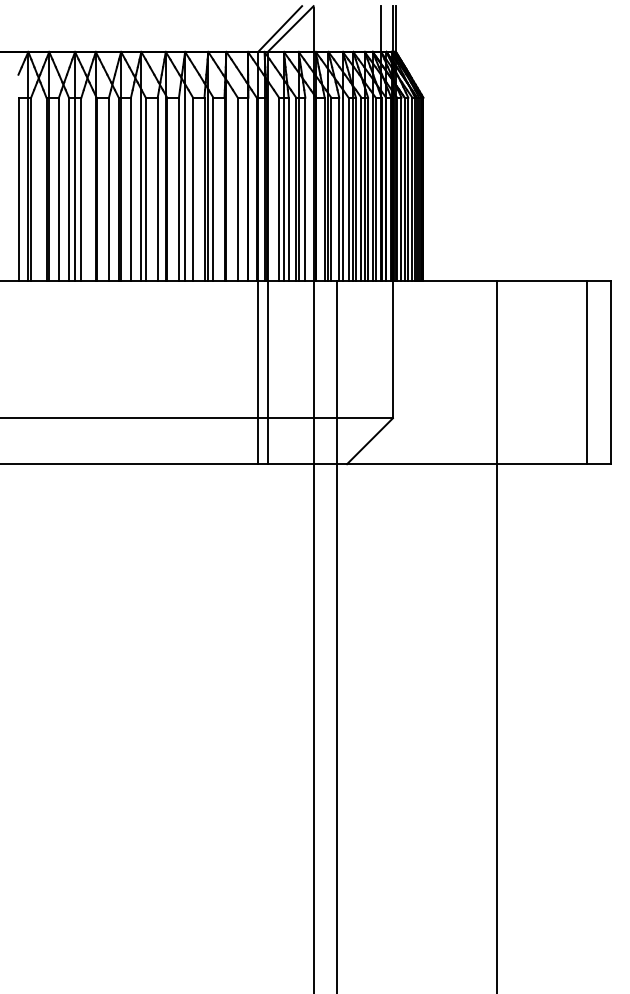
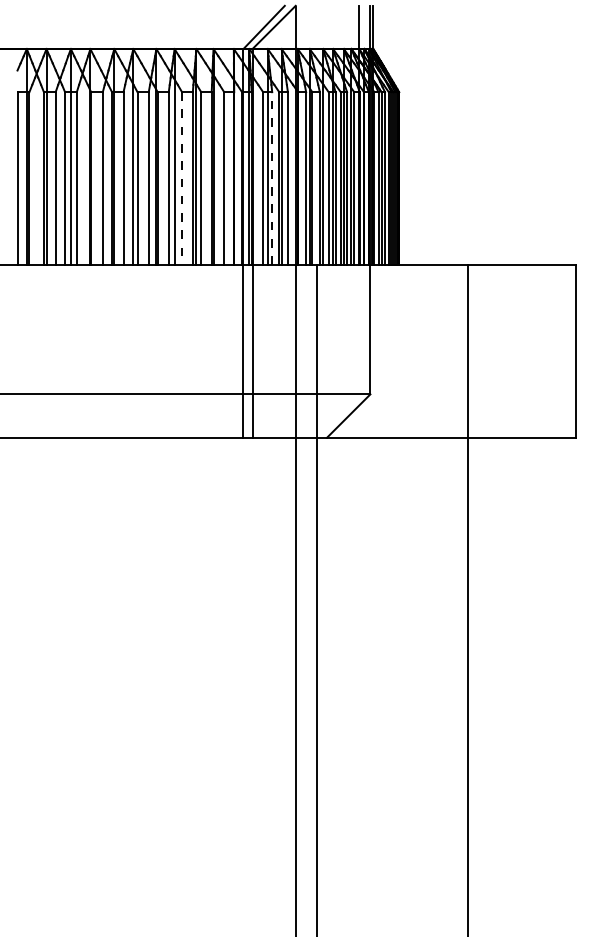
line: (289, 189) -> (272, 178), solid -> dashed
line: (193, 190) -> (182, 179), solid -> dashed
line: (587, 371) -> (553, 350), removed

